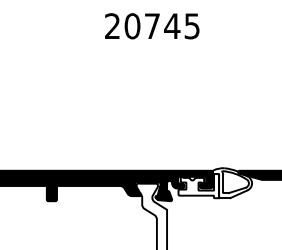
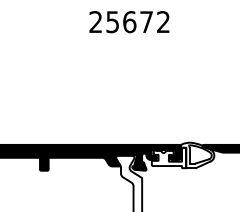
text: (161, 26) -> (137, 22), 20745 -> 25672

